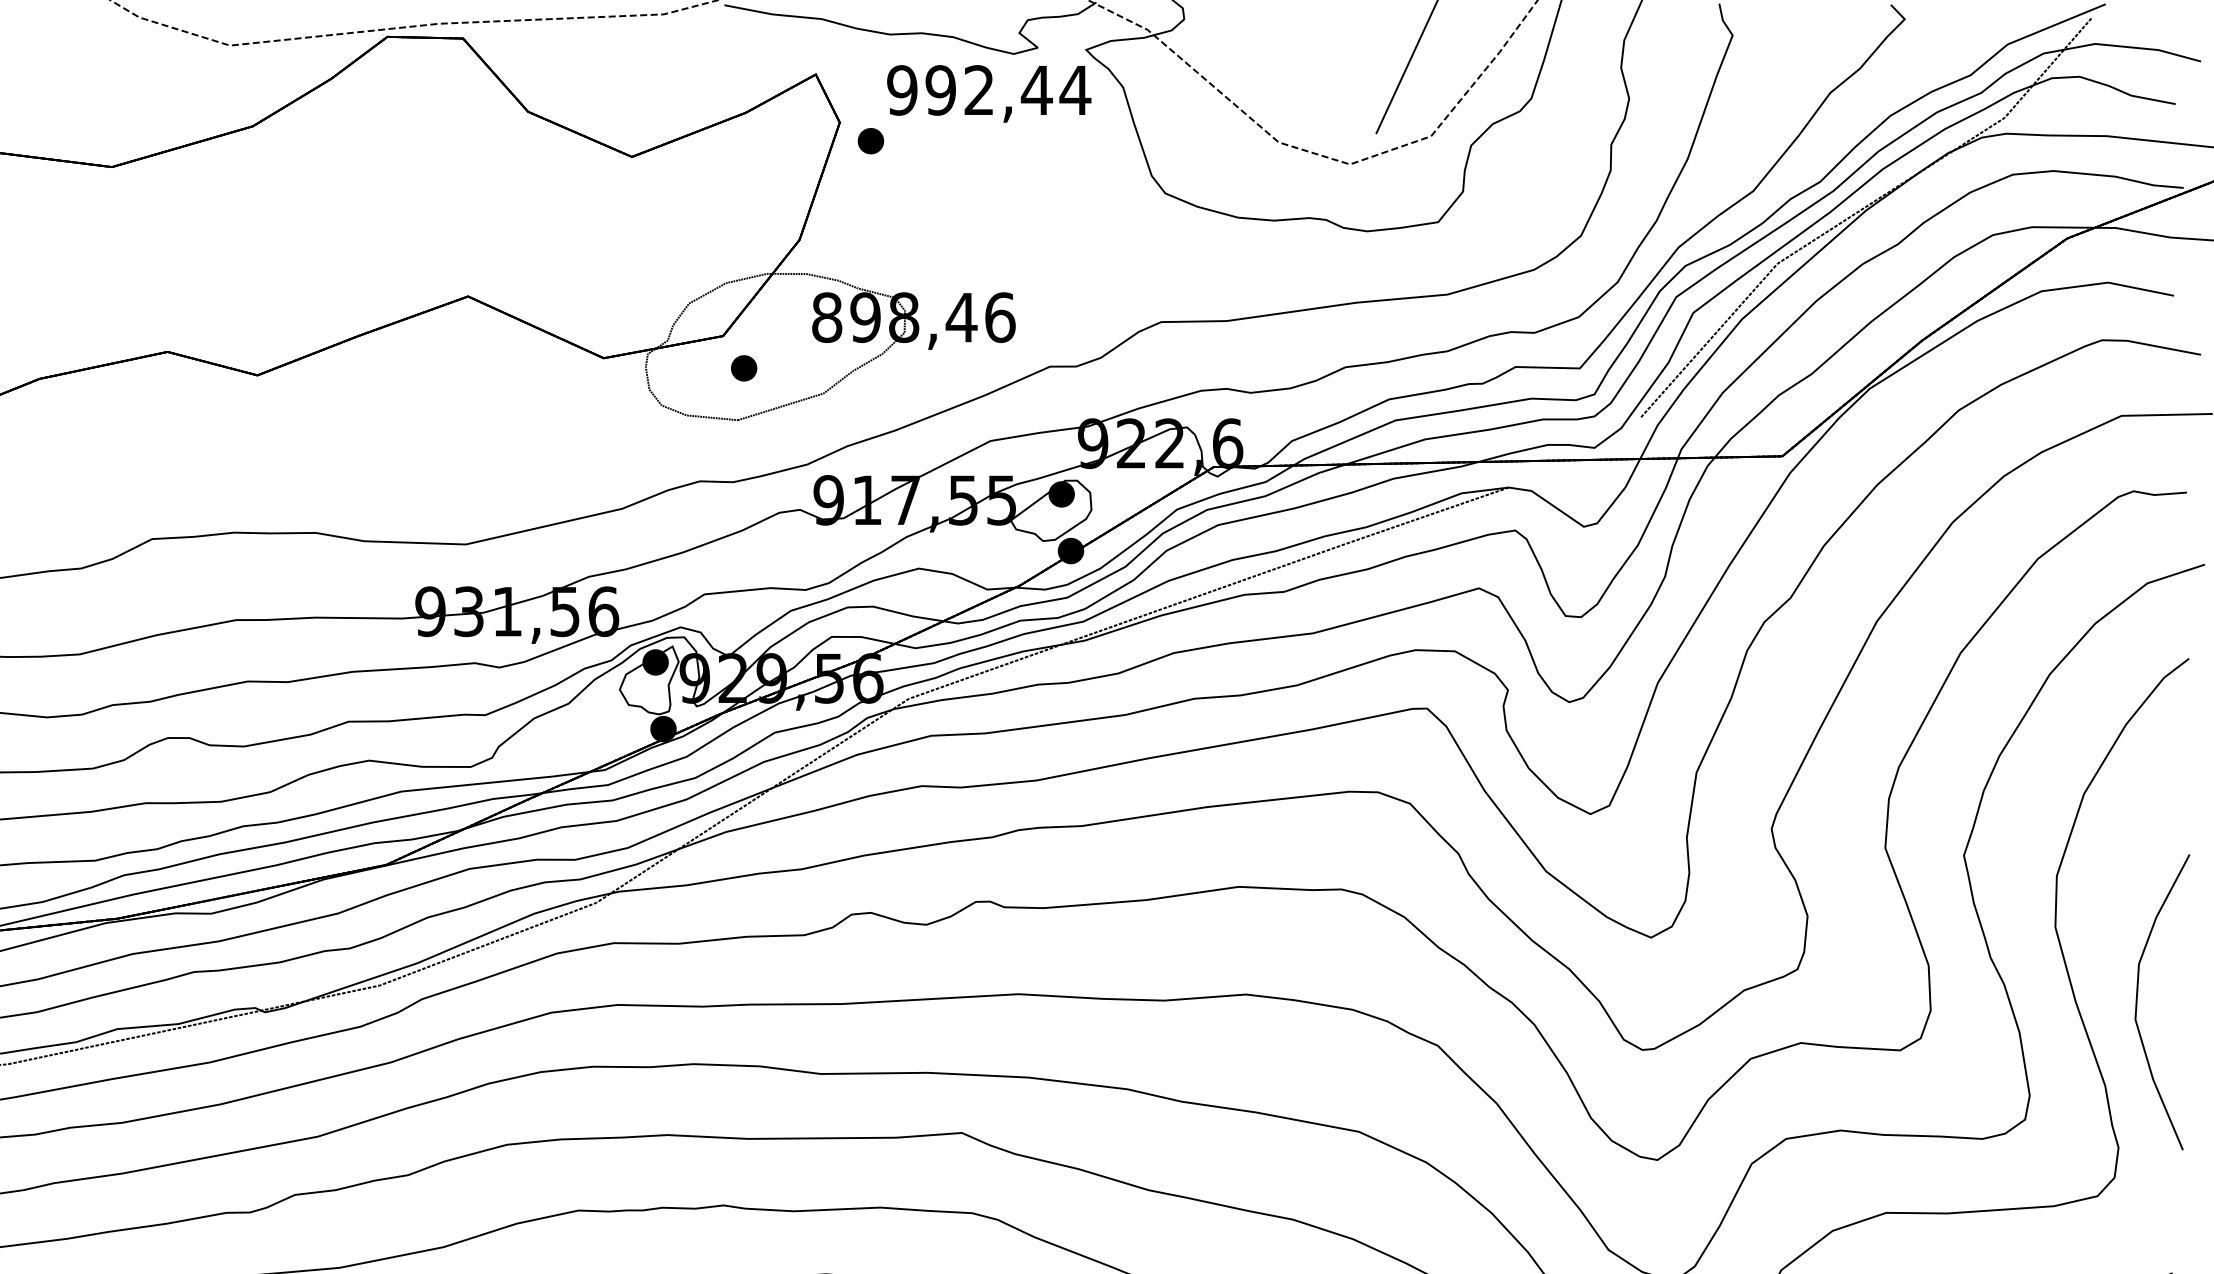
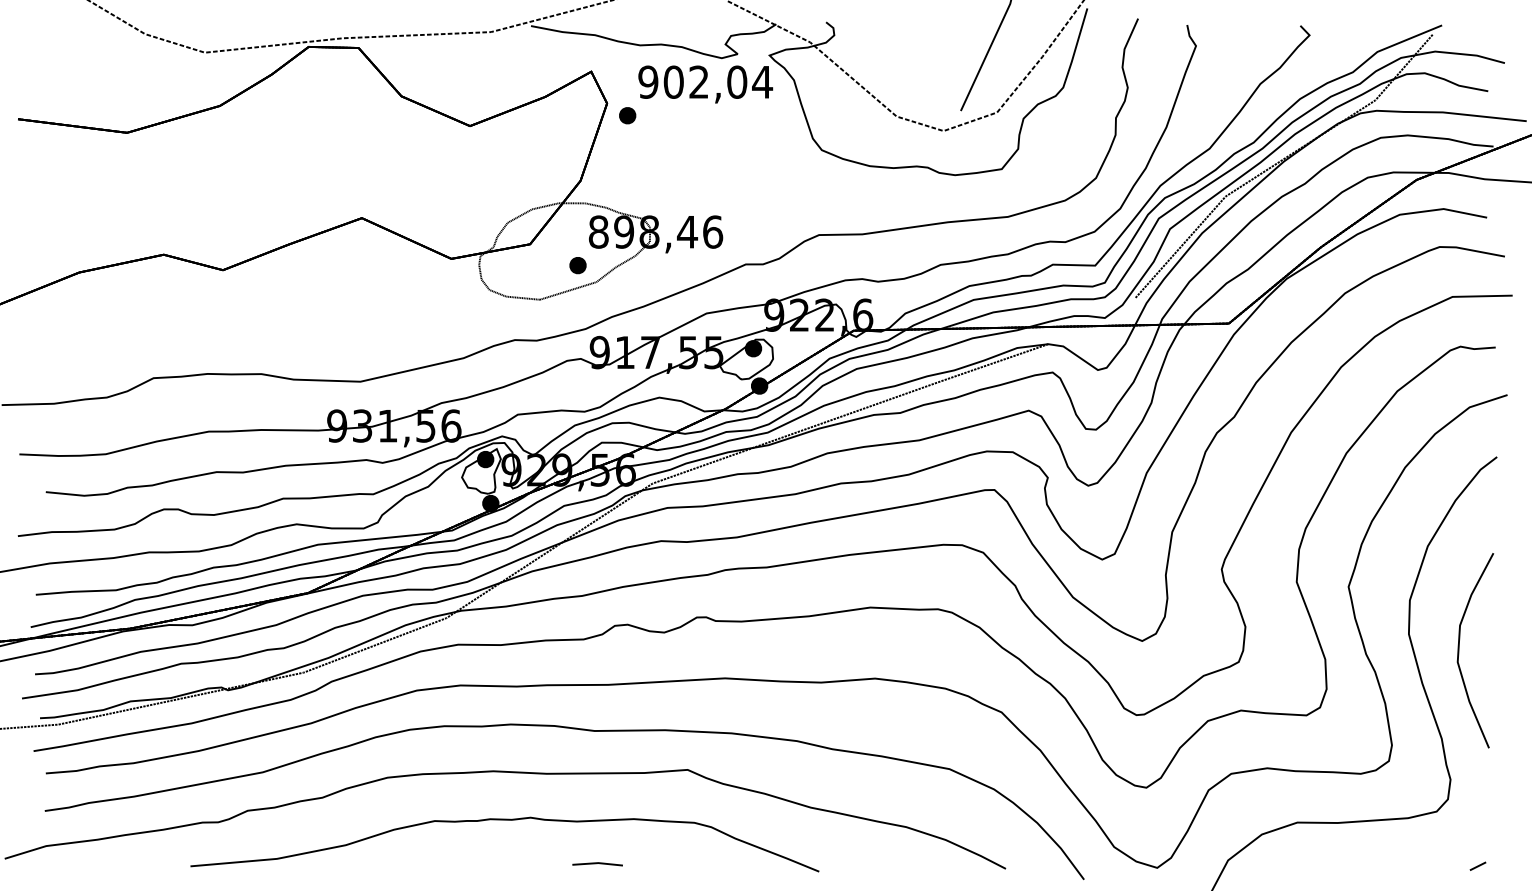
text: (988, 89) -> (705, 81), 992,44 -> 902,04
part: (743, 368) -> (577, 265), moved
curve: (2138, 1001) -> (1459, 650), moved

